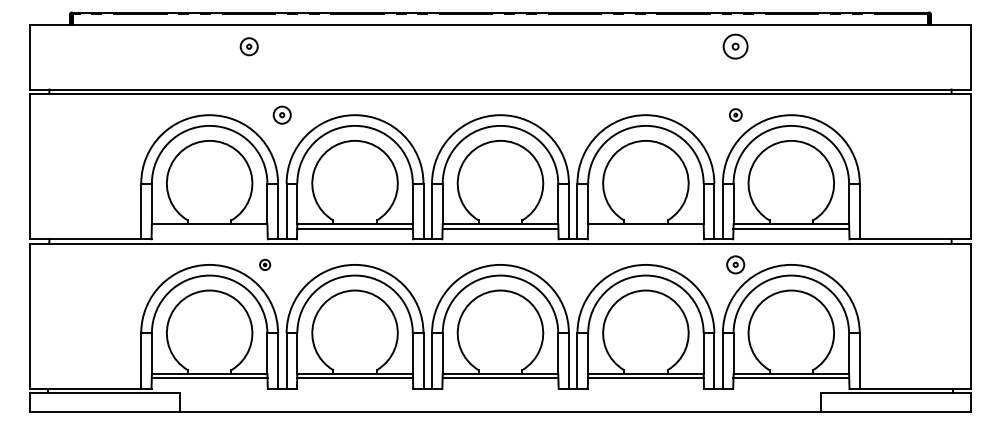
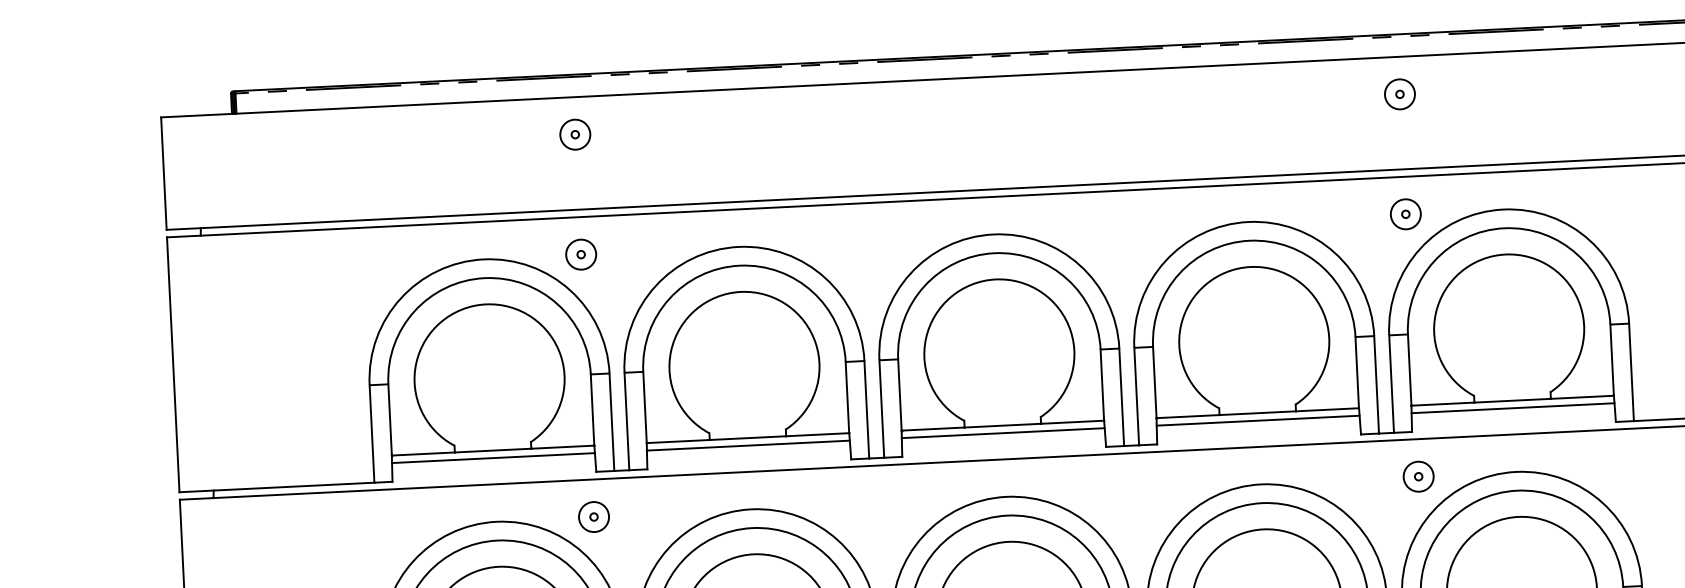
part: (248, 46) -> (573, 134), moved
part: (735, 46) -> (1399, 93), size x0.71
part: (281, 114) -> (579, 253), moved
part: (735, 114) -> (1405, 213), size x1.43
line: (209, 228) -> (493, 458), added
line: (645, 228) -> (1257, 420), added
part: (264, 264) -> (592, 516), size x1.67

